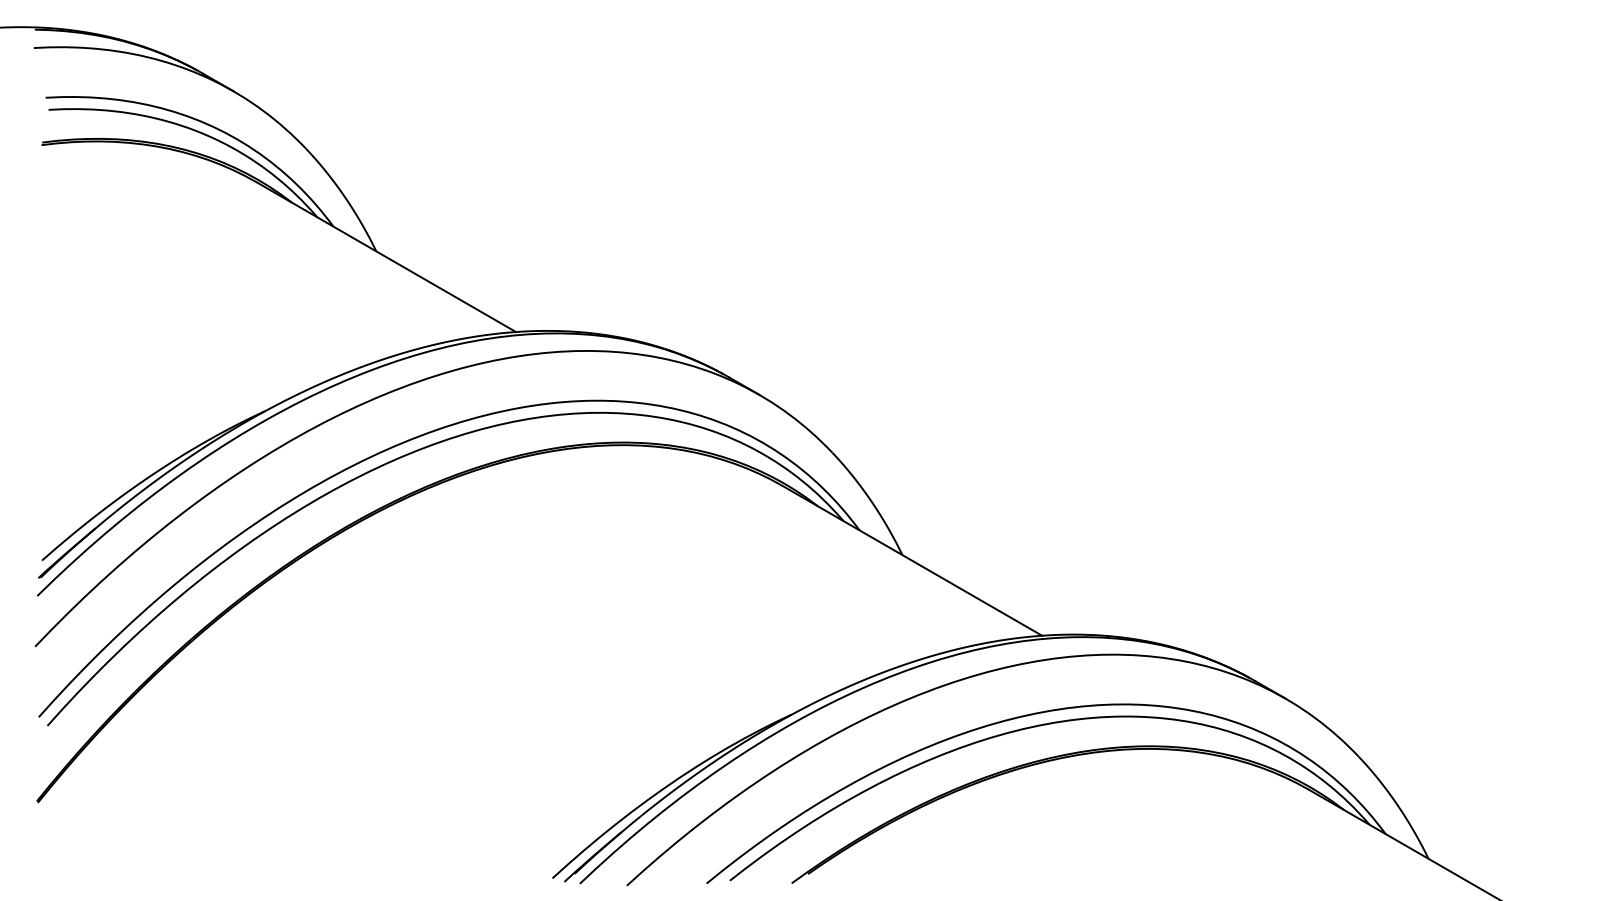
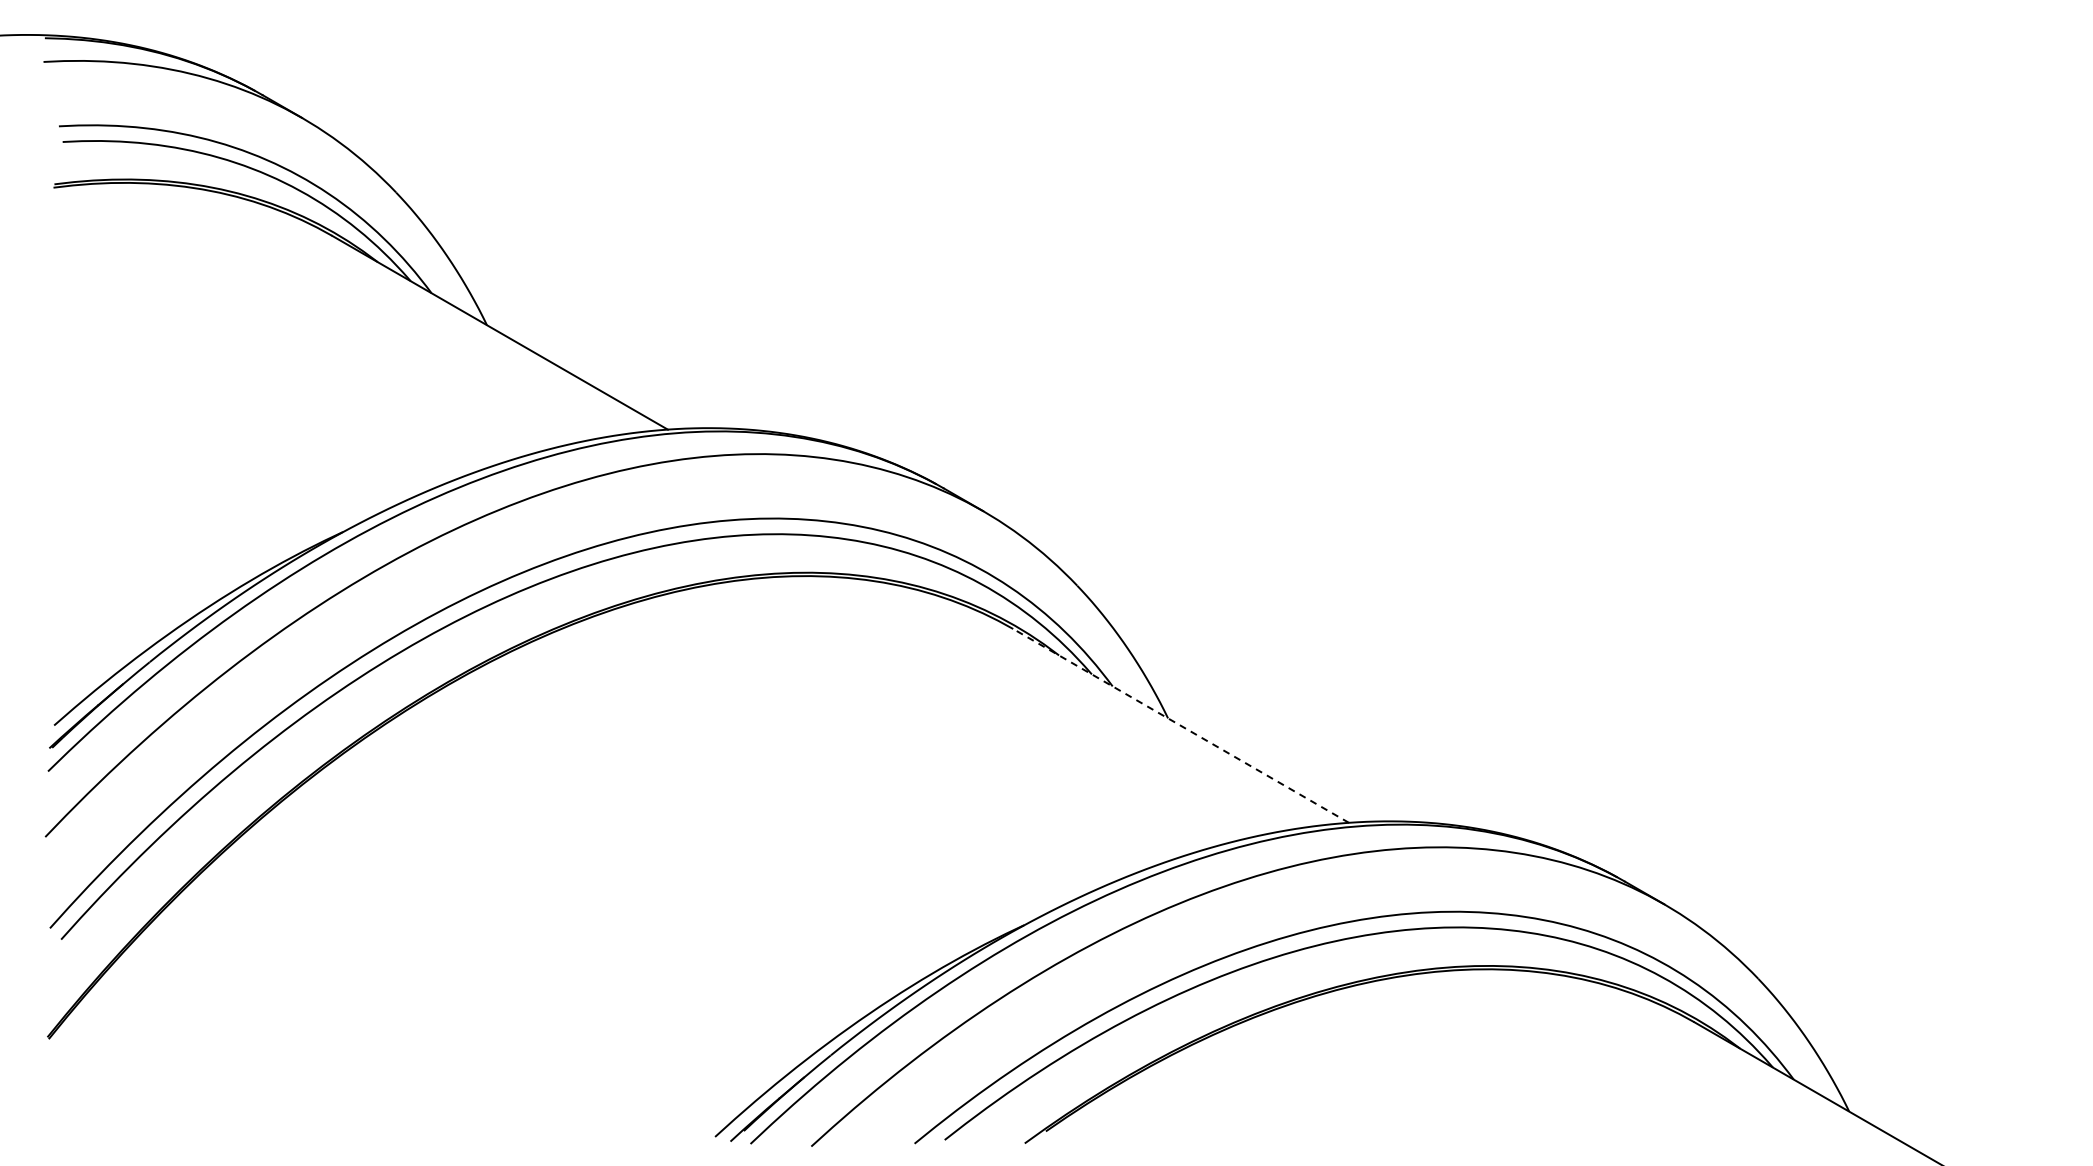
line: (912, 560) -> (1181, 725), solid -> dashed

